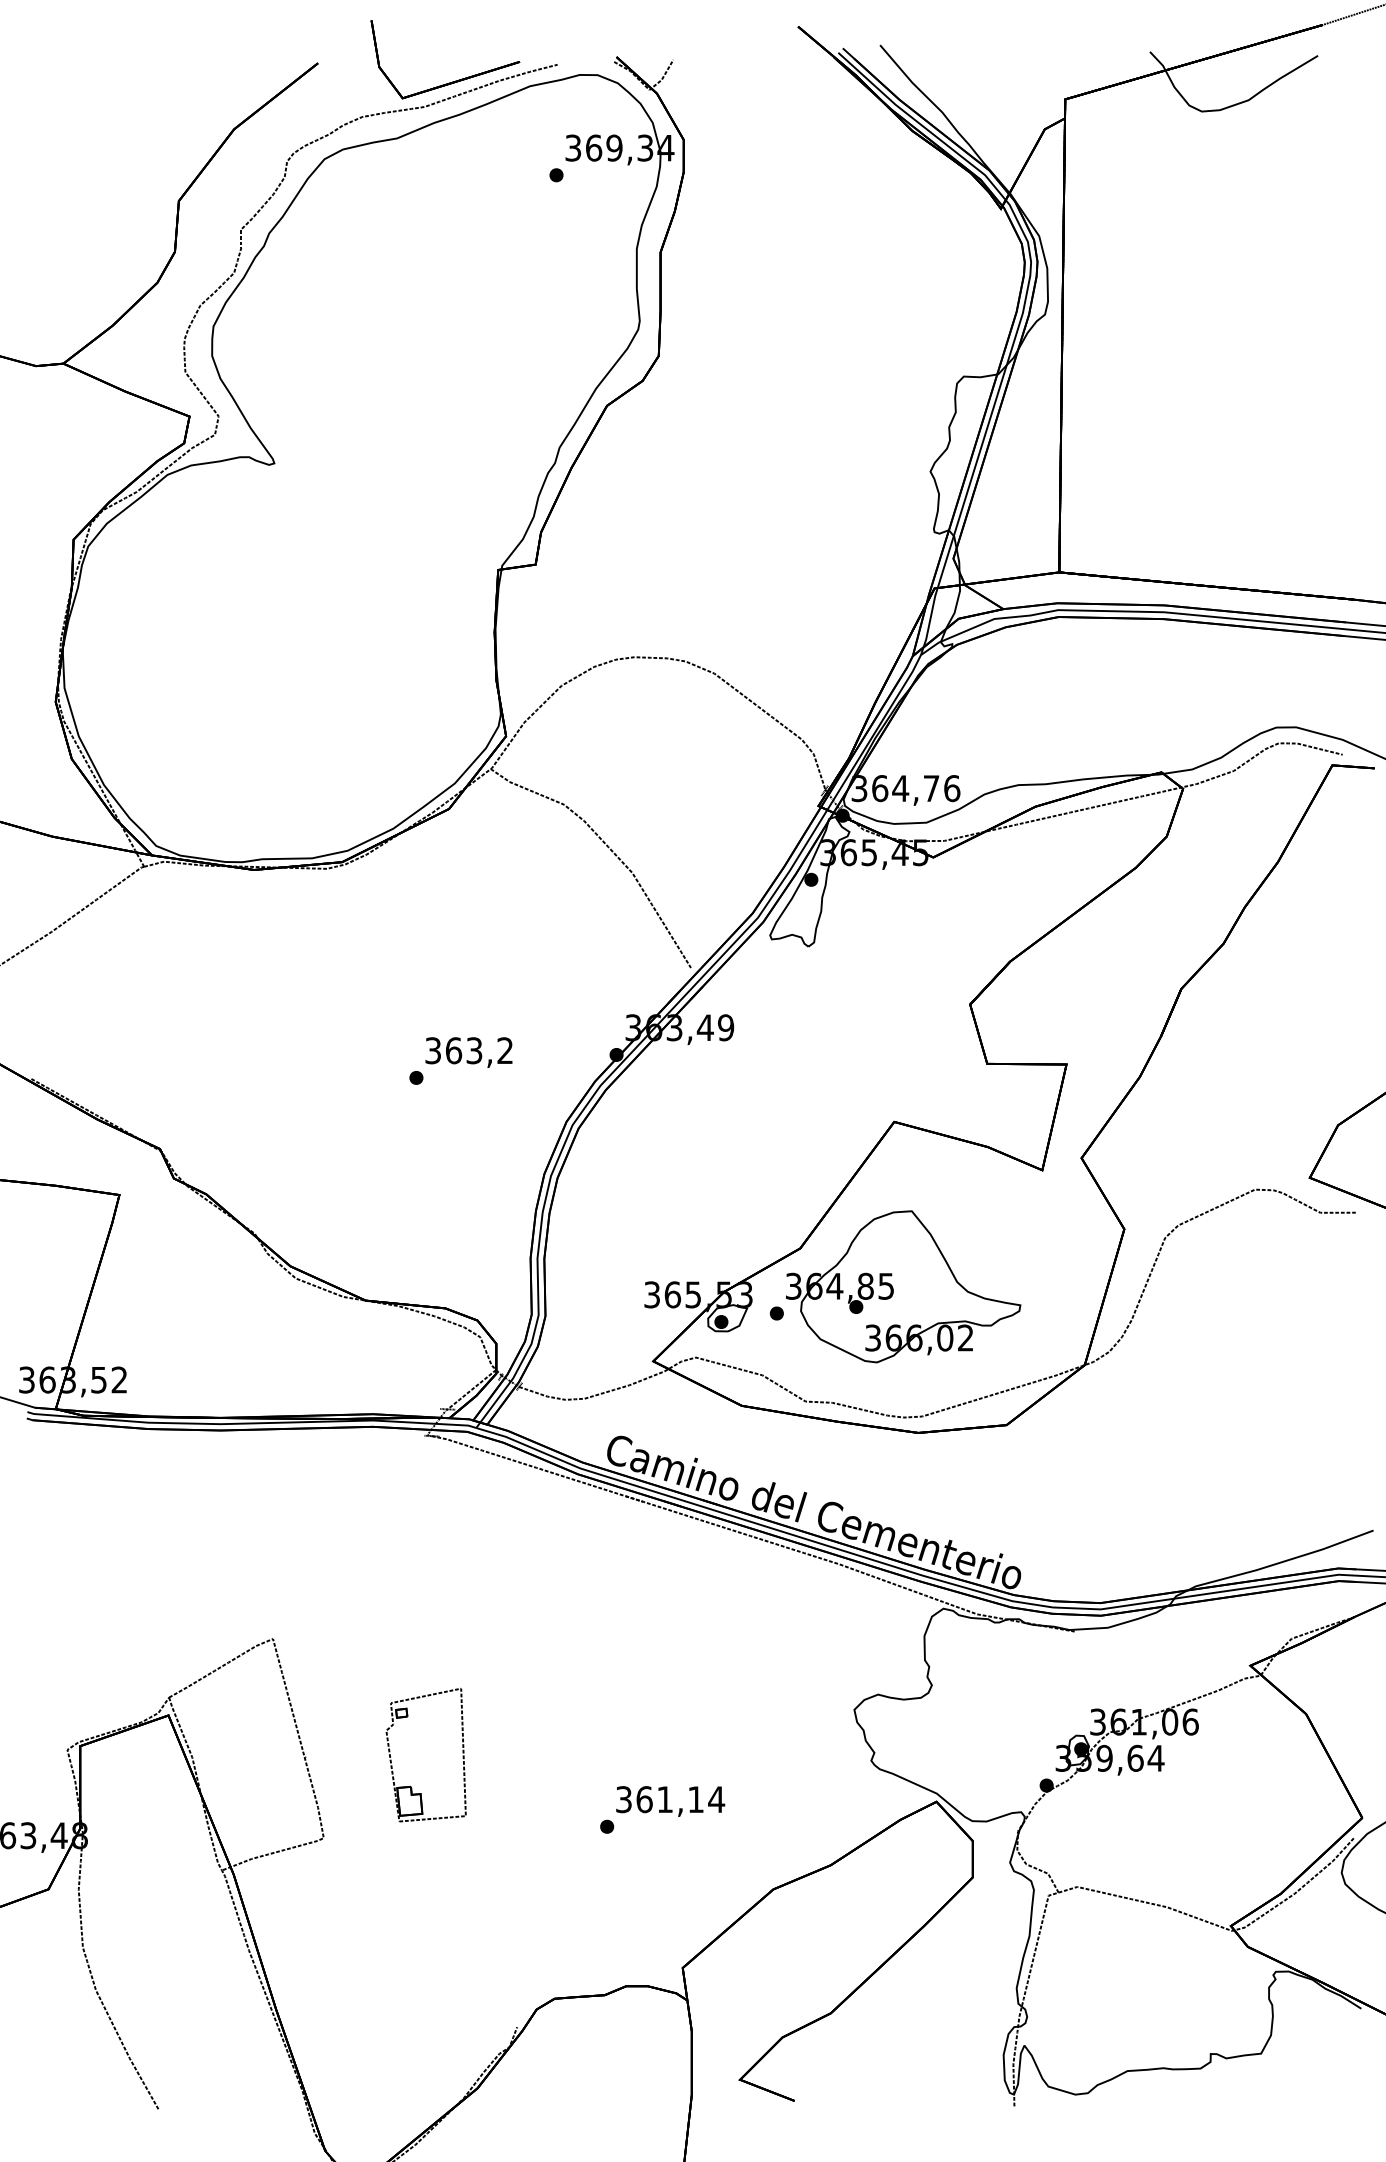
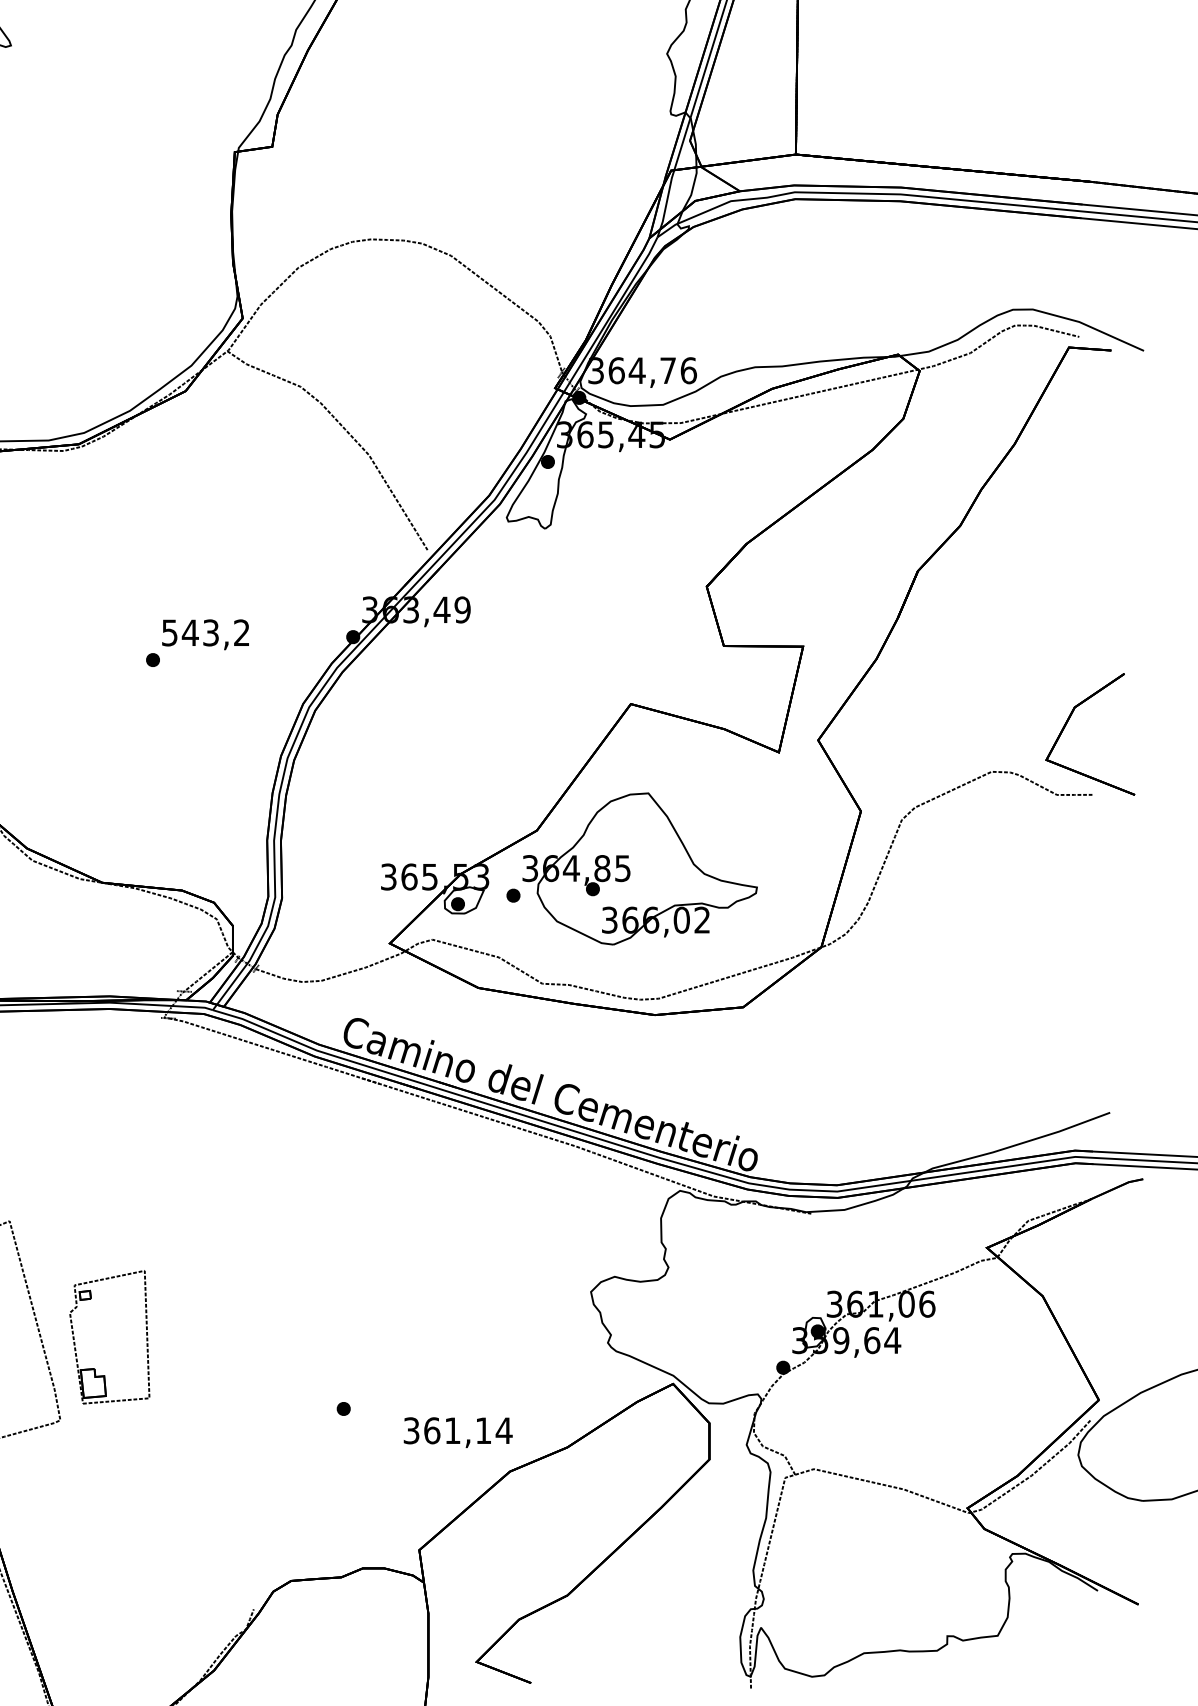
text: (444, 1050) -> (181, 632), 363,2 -> 543,2
part: (391, 1757) -> (75, 1339), moved
text: (670, 1801) -> (458, 1432), moved

